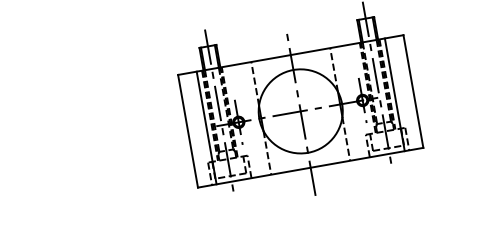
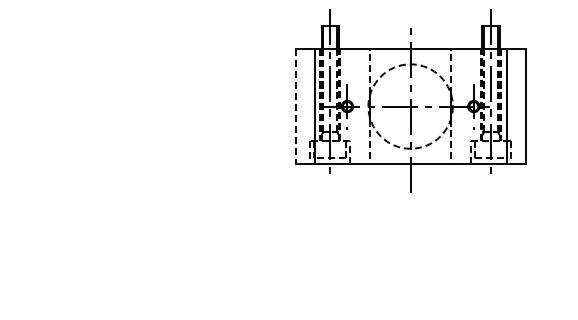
circle: (300, 111) -> (410, 106), solid -> dashed
line: (187, 132) -> (295, 107), solid -> dashed

